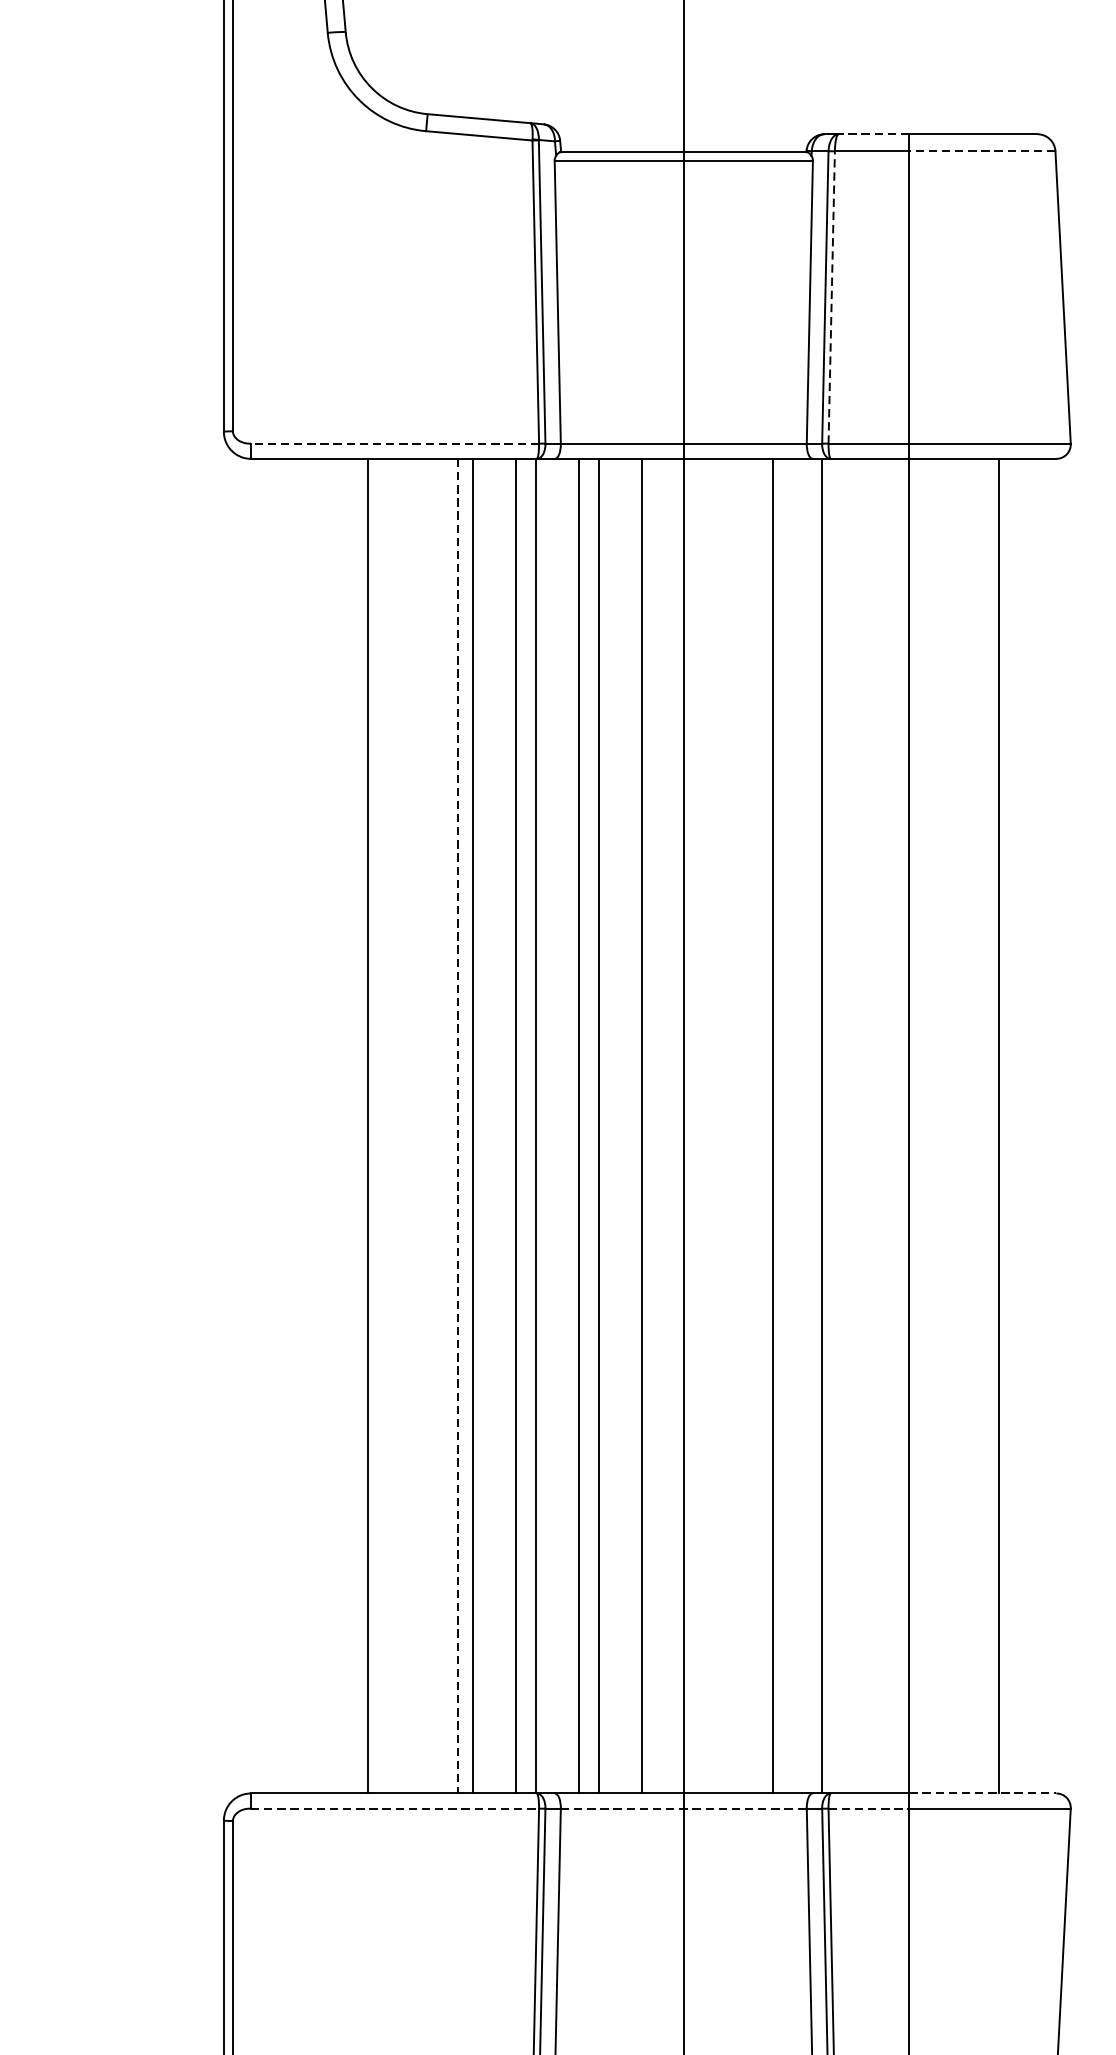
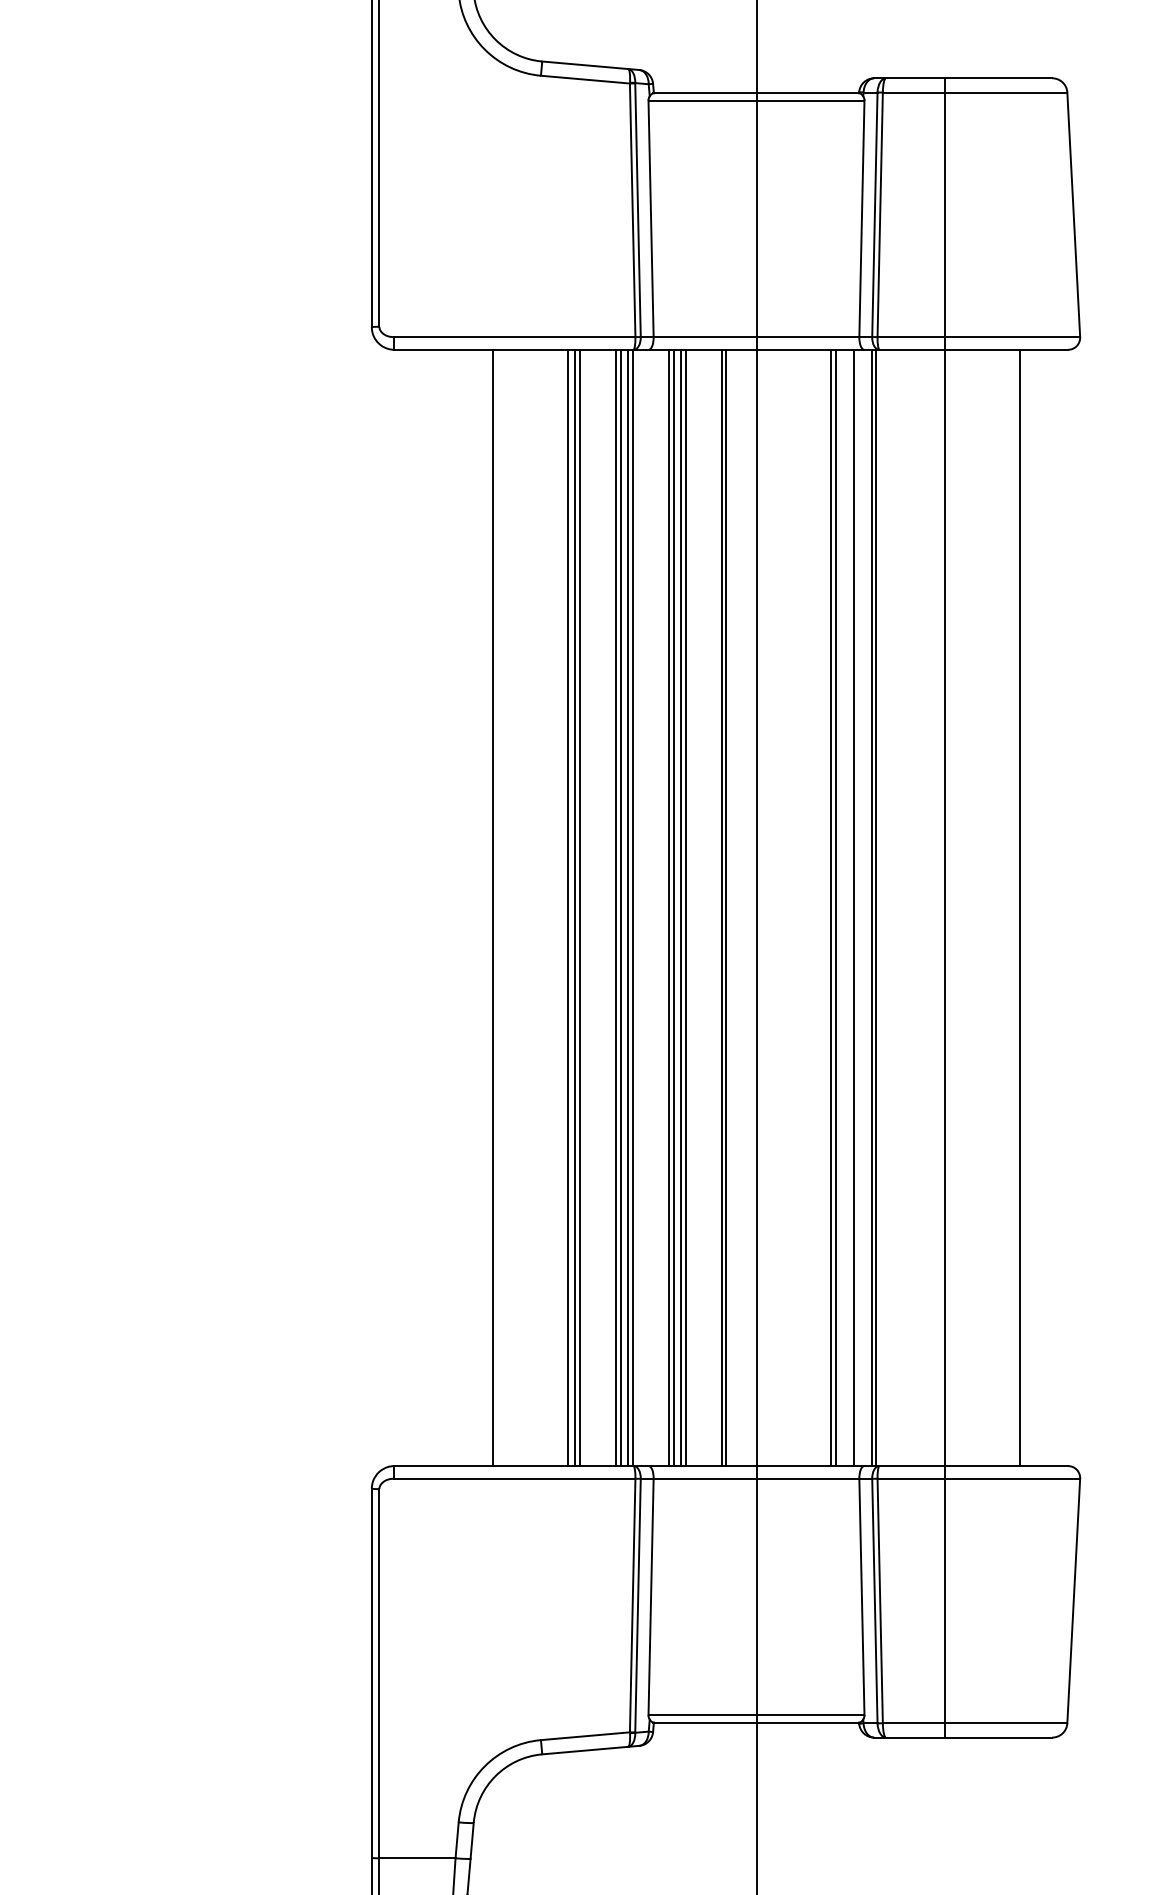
line: (873, 134) -> (915, 78), dashed -> solid
line: (981, 151) -> (1005, 92), dashed -> solid
line: (832, 297) -> (880, 214), dashed -> solid
line: (394, 444) -> (514, 337), dashed -> solid
line: (467, 1125) -> (575, 907), added
line: (521, 1125) -> (620, 907), added
line: (530, 1125) -> (628, 907), added
line: (584, 1125) -> (673, 907), added
line: (594, 1125) -> (681, 907), added
line: (647, 1125) -> (726, 907), added
line: (778, 1125) -> (835, 907), added
line: (799, 1125) -> (853, 907), added
line: (827, 1125) -> (876, 907), added
line: (457, 1126) -> (567, 908), dashed -> solid
line: (982, 1793) -> (1006, 1466), dashed -> solid
line: (395, 1808) -> (515, 1478), dashed -> solid
line: (683, 1808) -> (756, 1478), dashed -> solid
line: (869, 1808) -> (911, 1478), dashed -> solid

